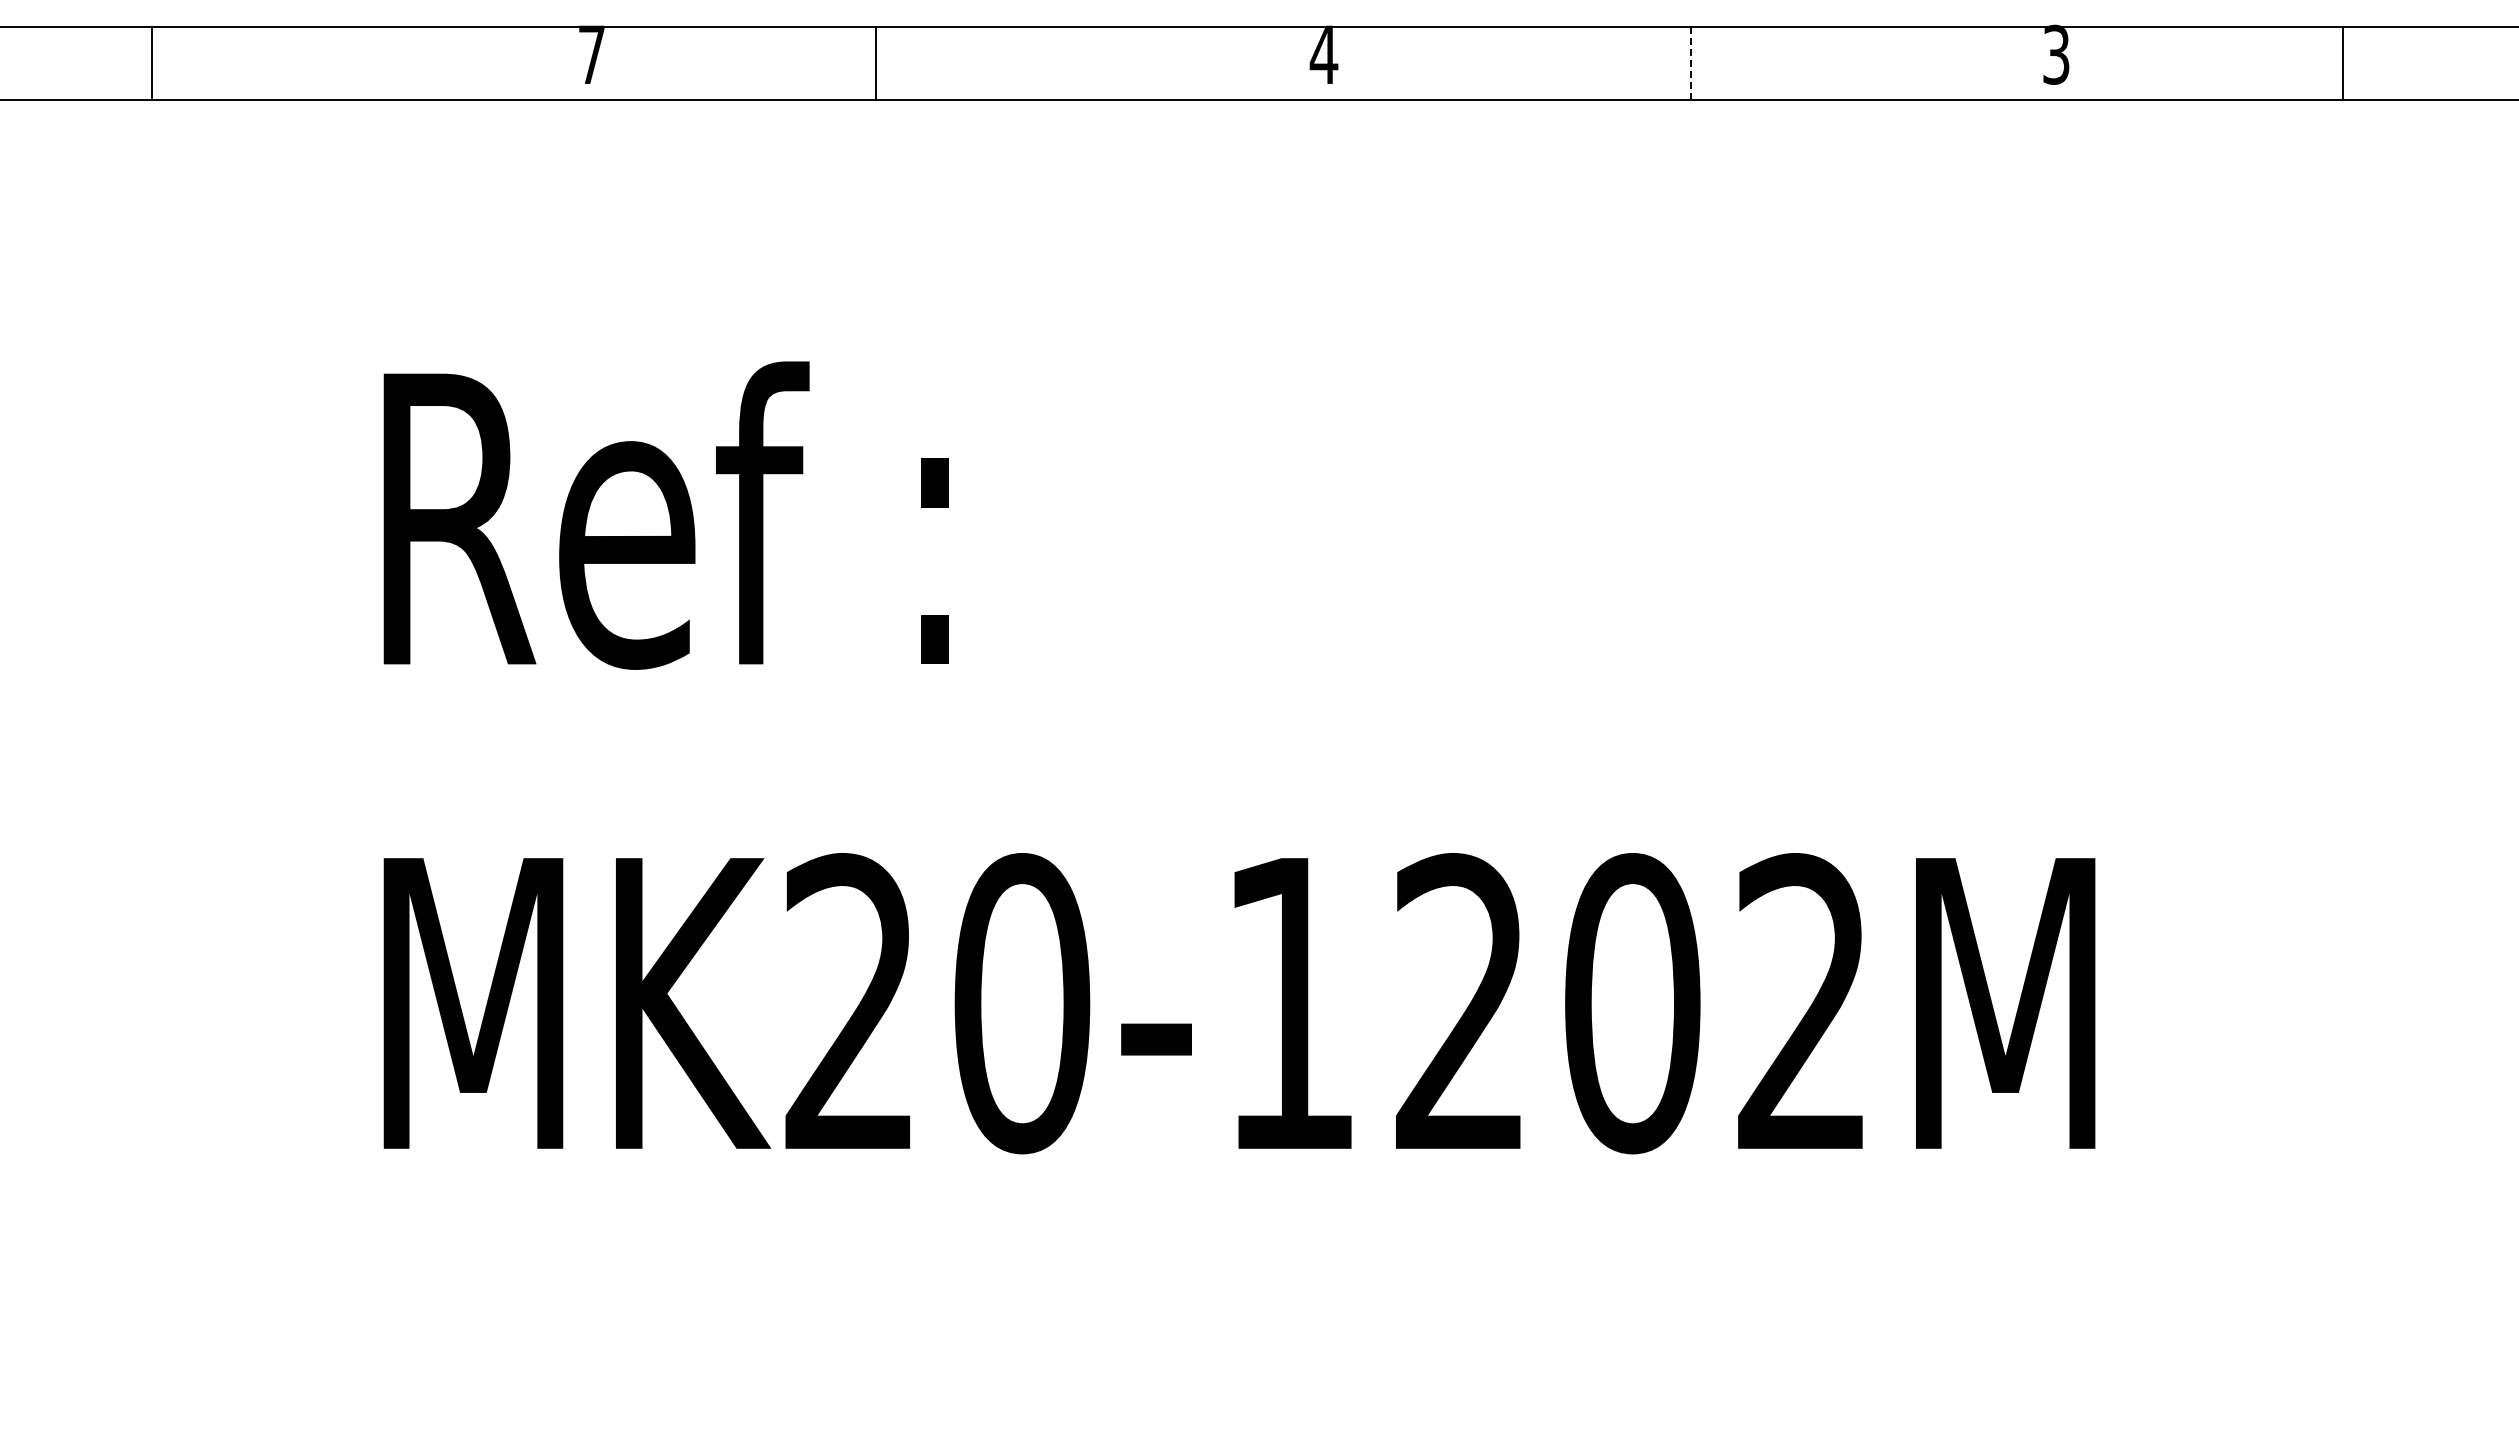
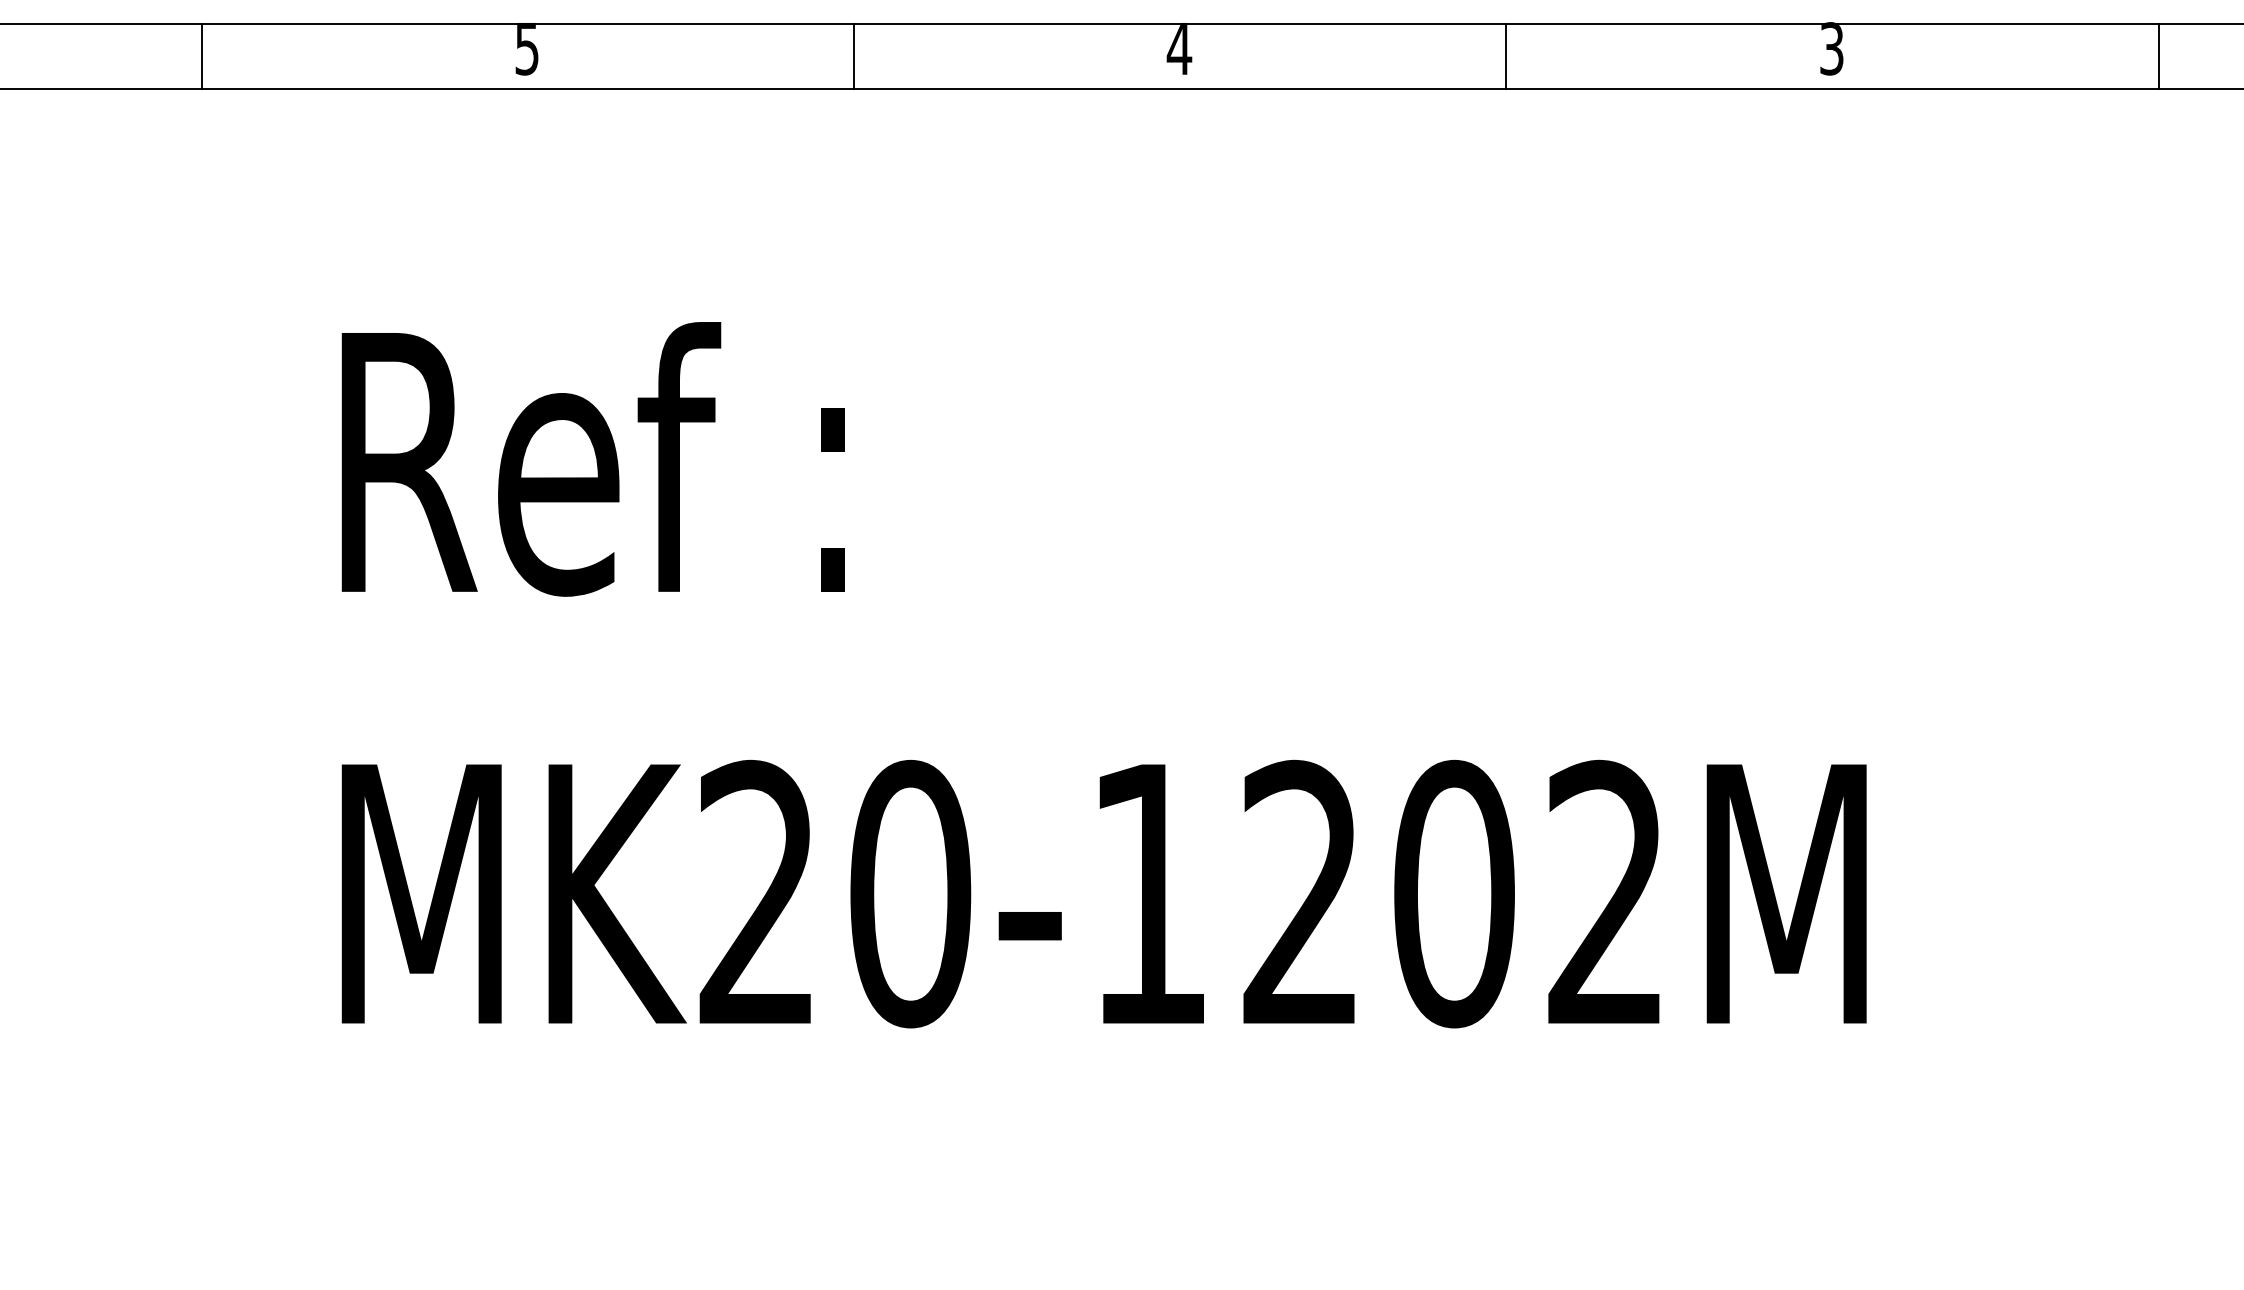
text: (591, 54) -> (526, 48), 7 -> 5
line: (152, 62) -> (201, 55), moved
line: (875, 62) -> (853, 55), moved
line: (2343, 62) -> (2159, 55), moved
line: (1690, 63) -> (1505, 56), dashed -> solid

